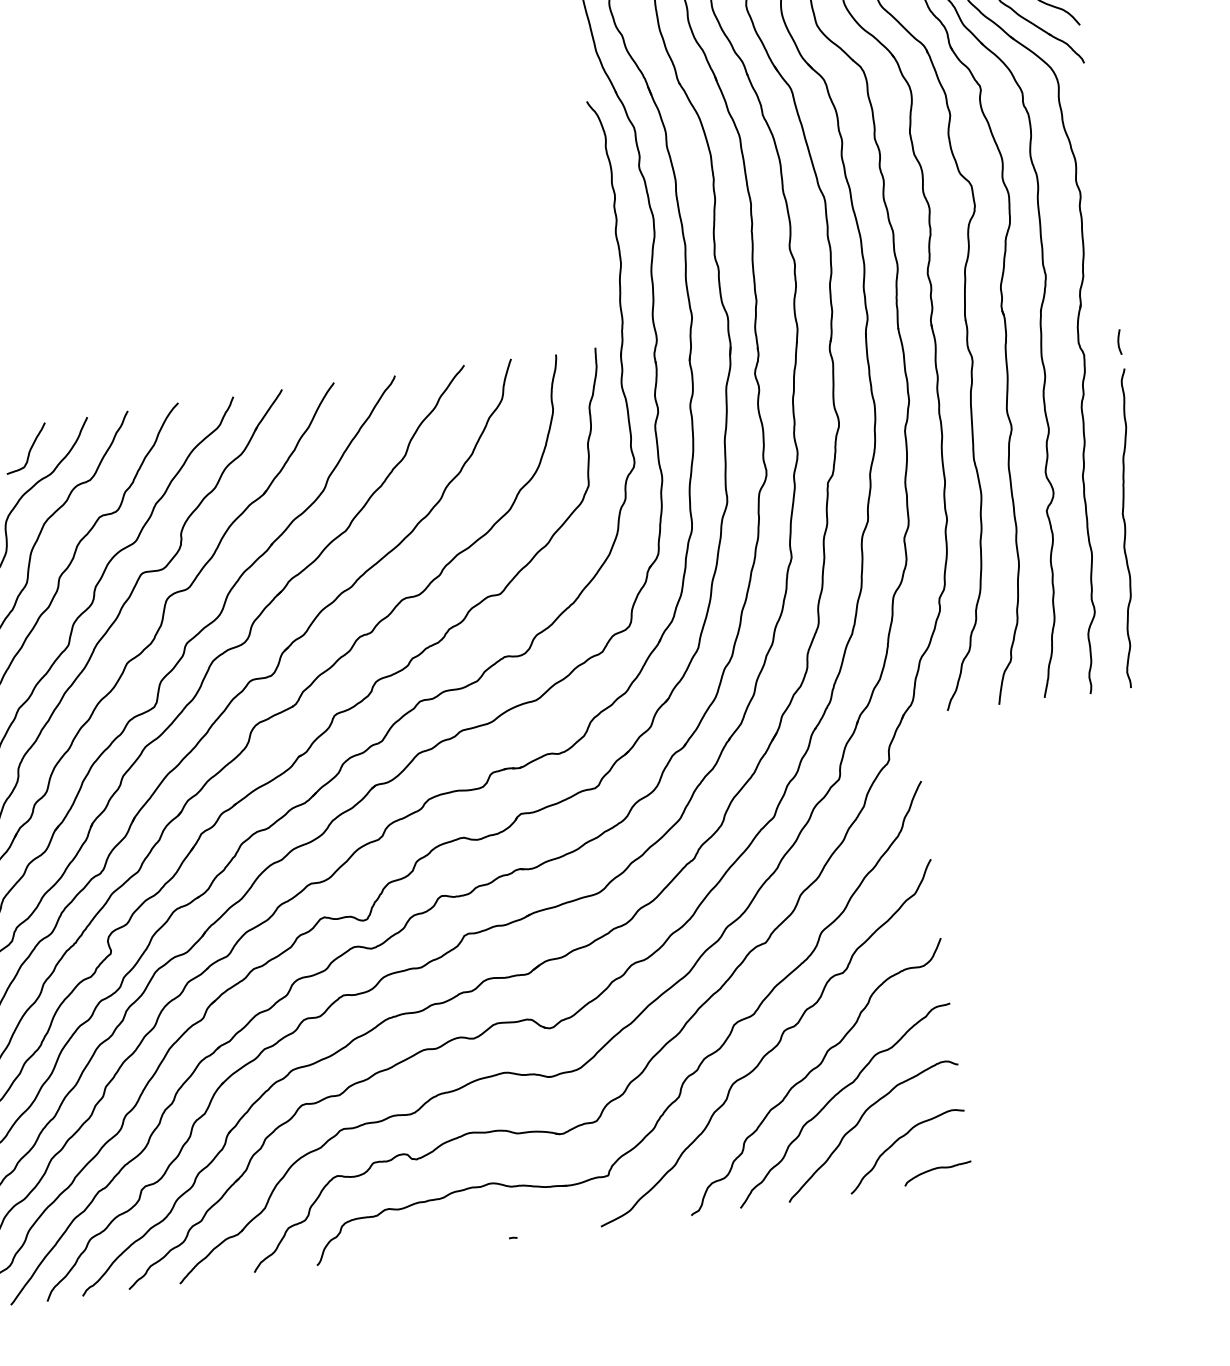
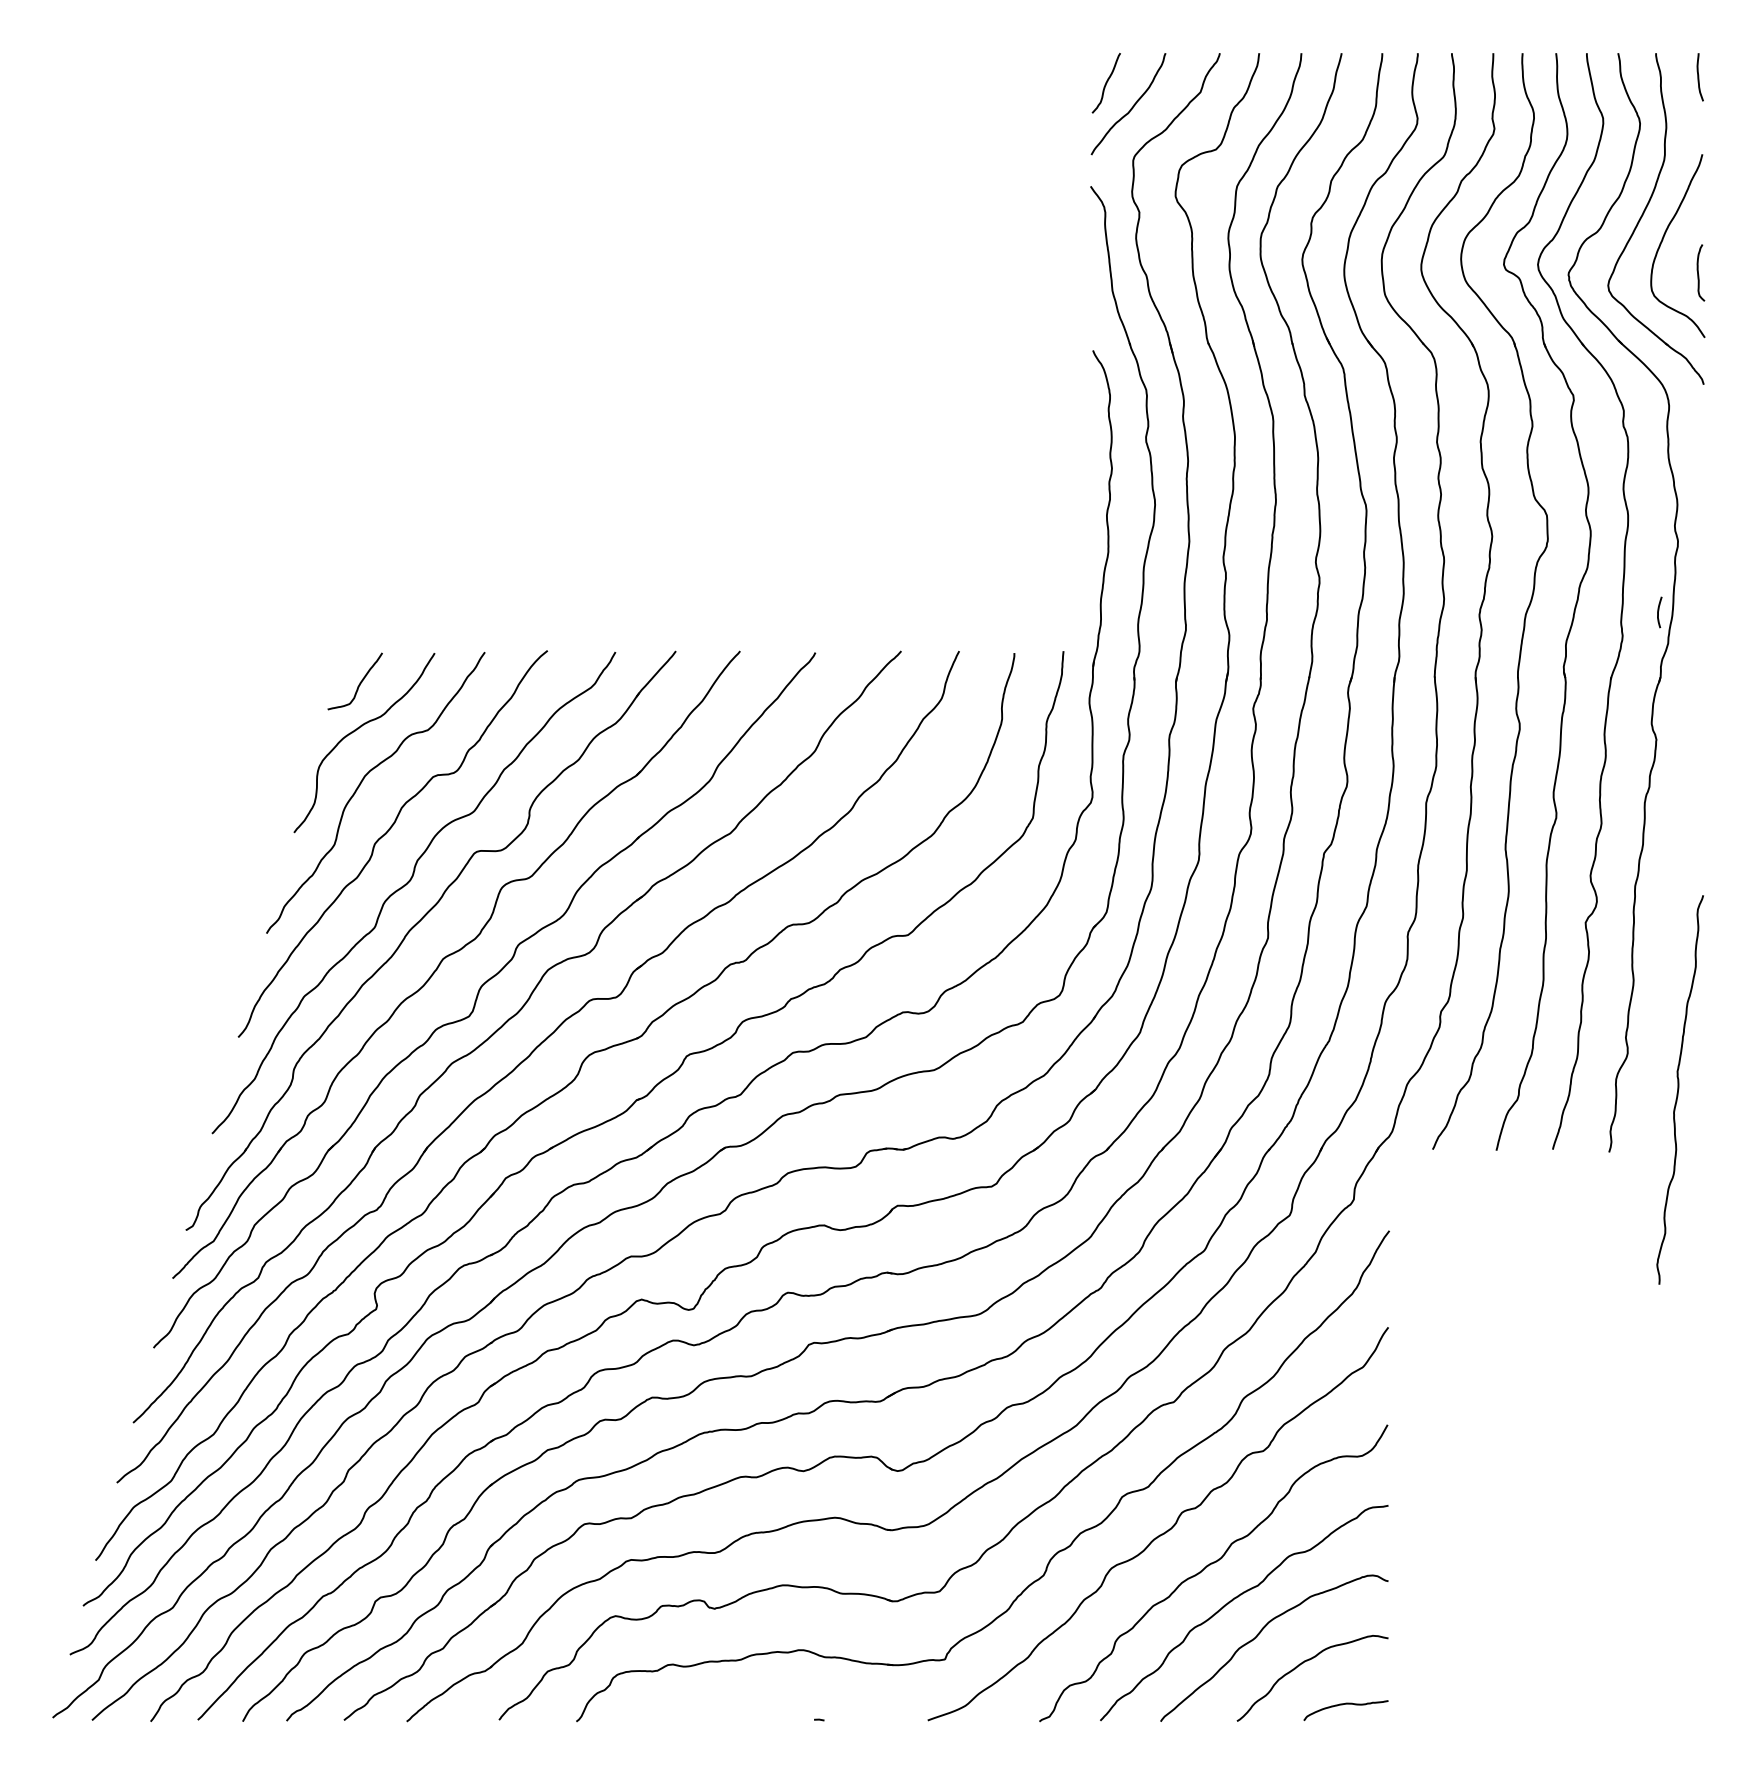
curve: (1118, 342) -> (1658, 612), moved
curve: (1126, 528) -> (1679, 1089), moved

